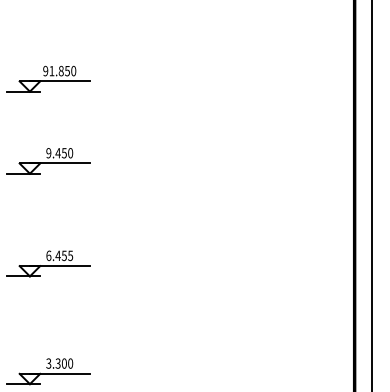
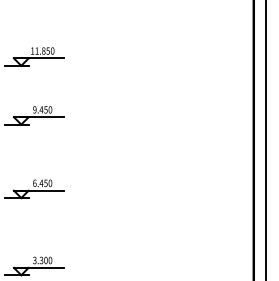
text: (45, 70) -> (32, 50), 91.850 -> 11.850
text: (70, 255) -> (50, 183), 6.455 -> 6.450

